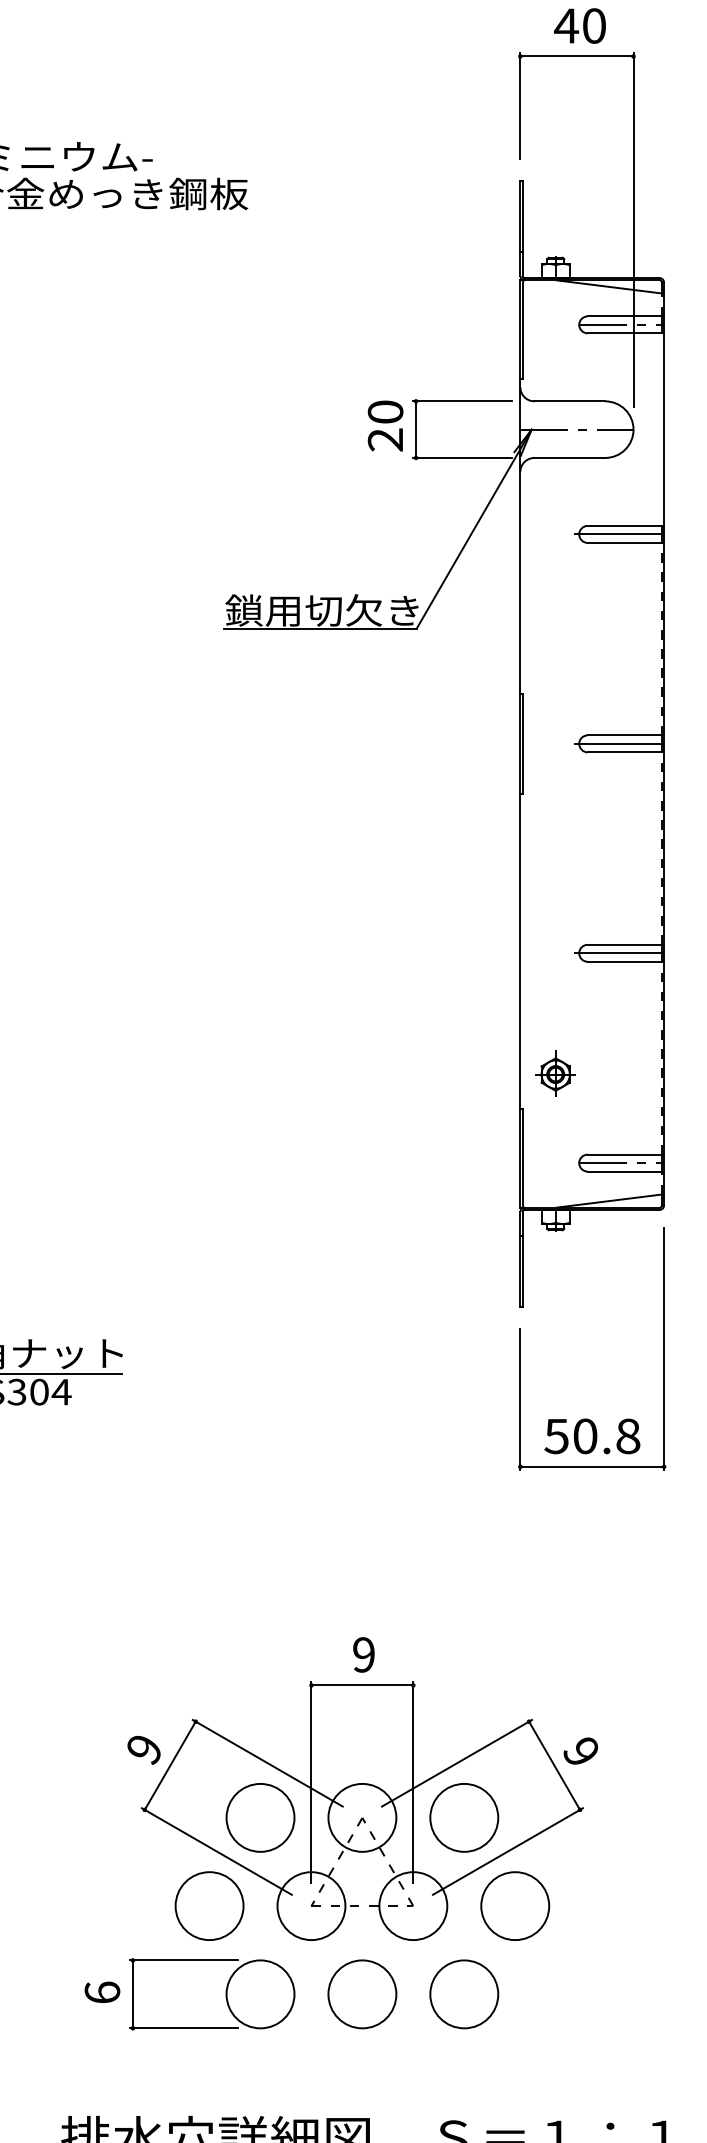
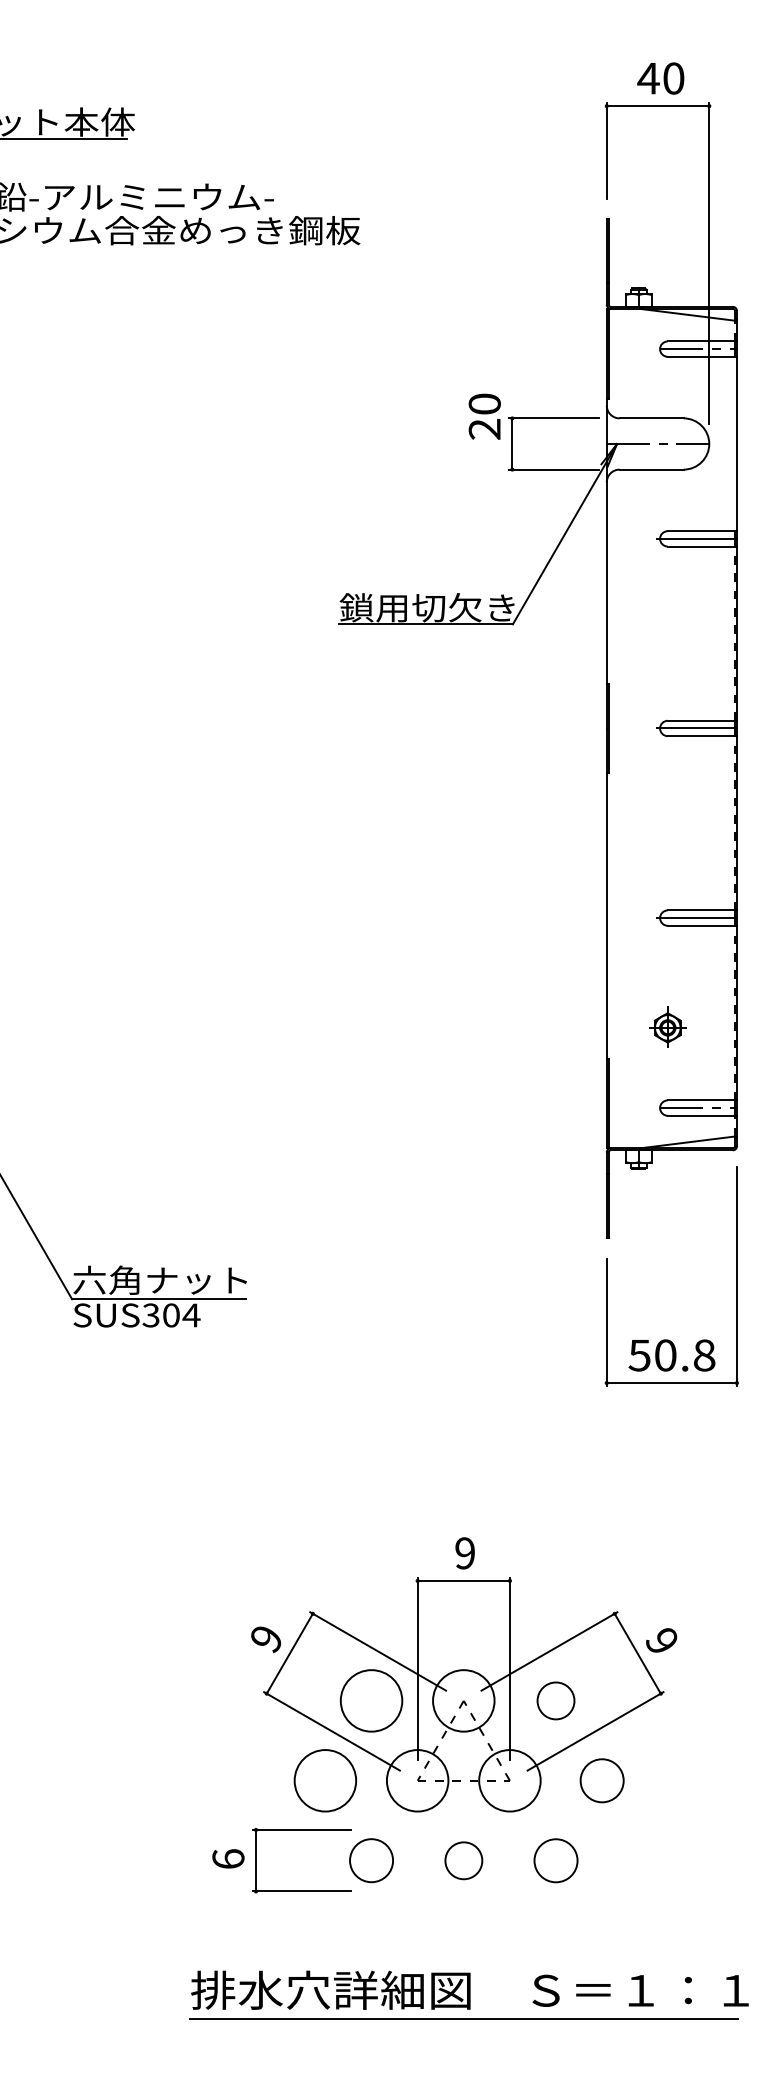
text: (385, 425) -> (484, 416), moved
part: (555, 1073) -> (667, 1026), moved
circle: (463, 1817) -> (555, 1700), size x0.6
circle: (514, 1905) -> (601, 1780), size x0.7
circle: (260, 1994) -> (371, 1860), size x0.7
circle: (362, 1994) -> (463, 1860), size x0.6
circle: (463, 1994) -> (555, 1860), size x0.7

